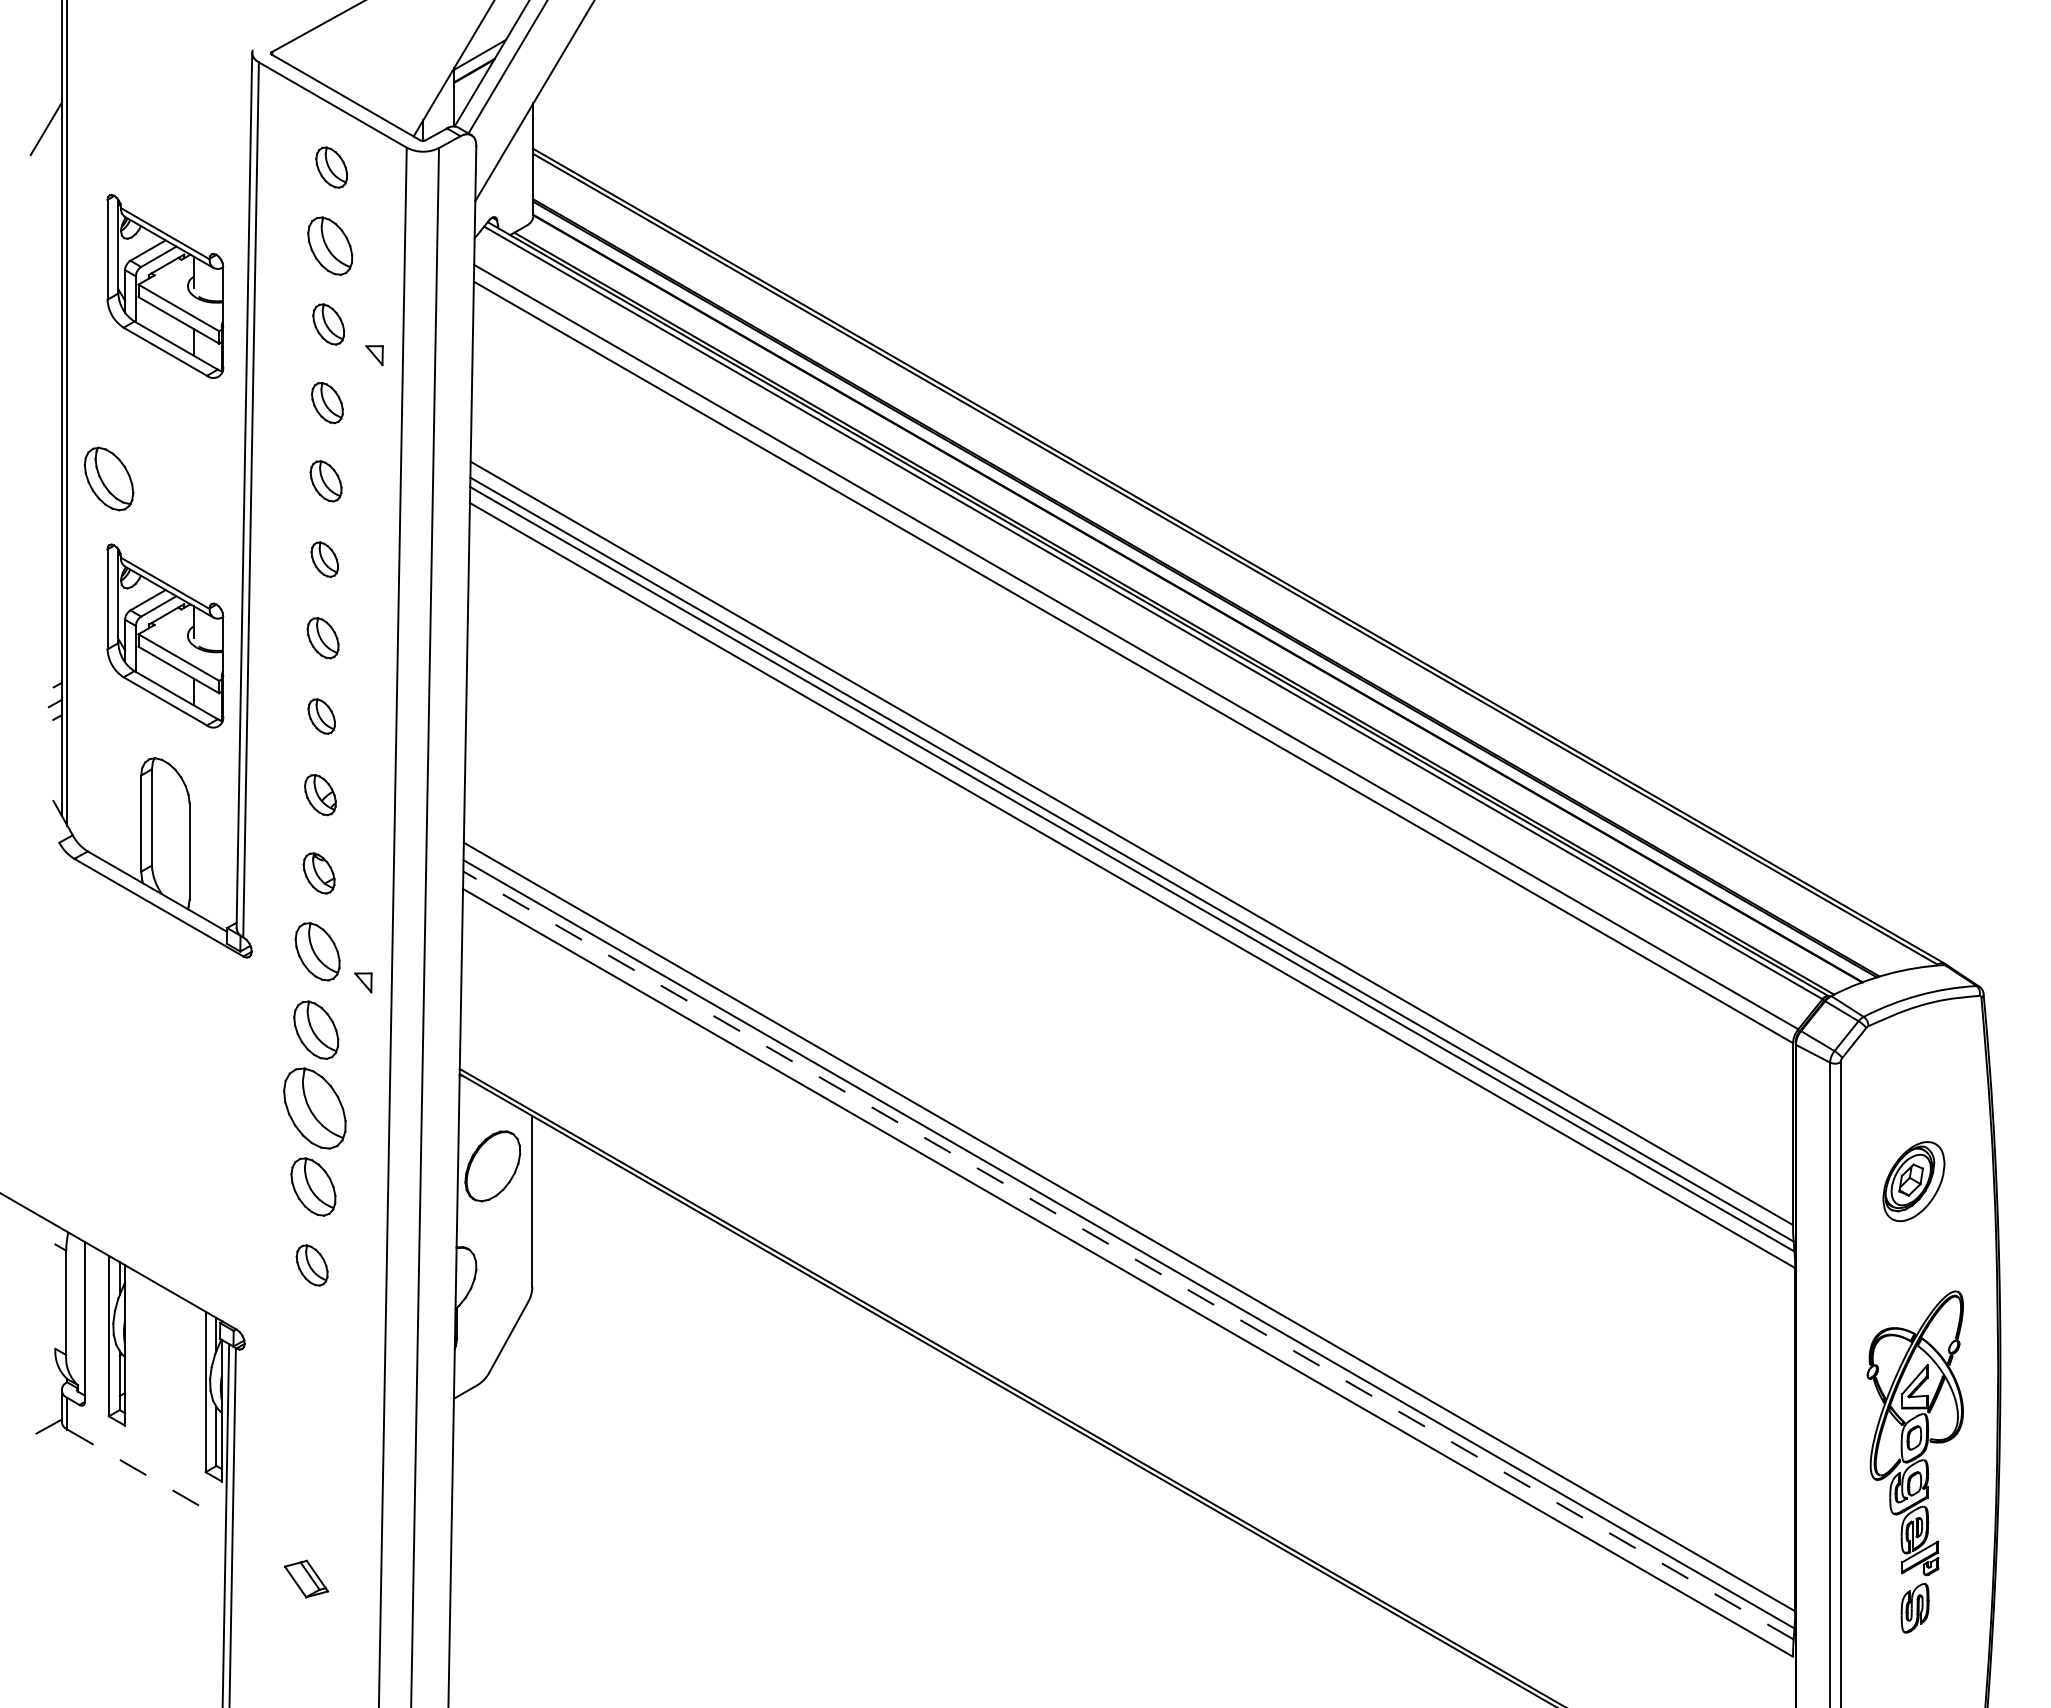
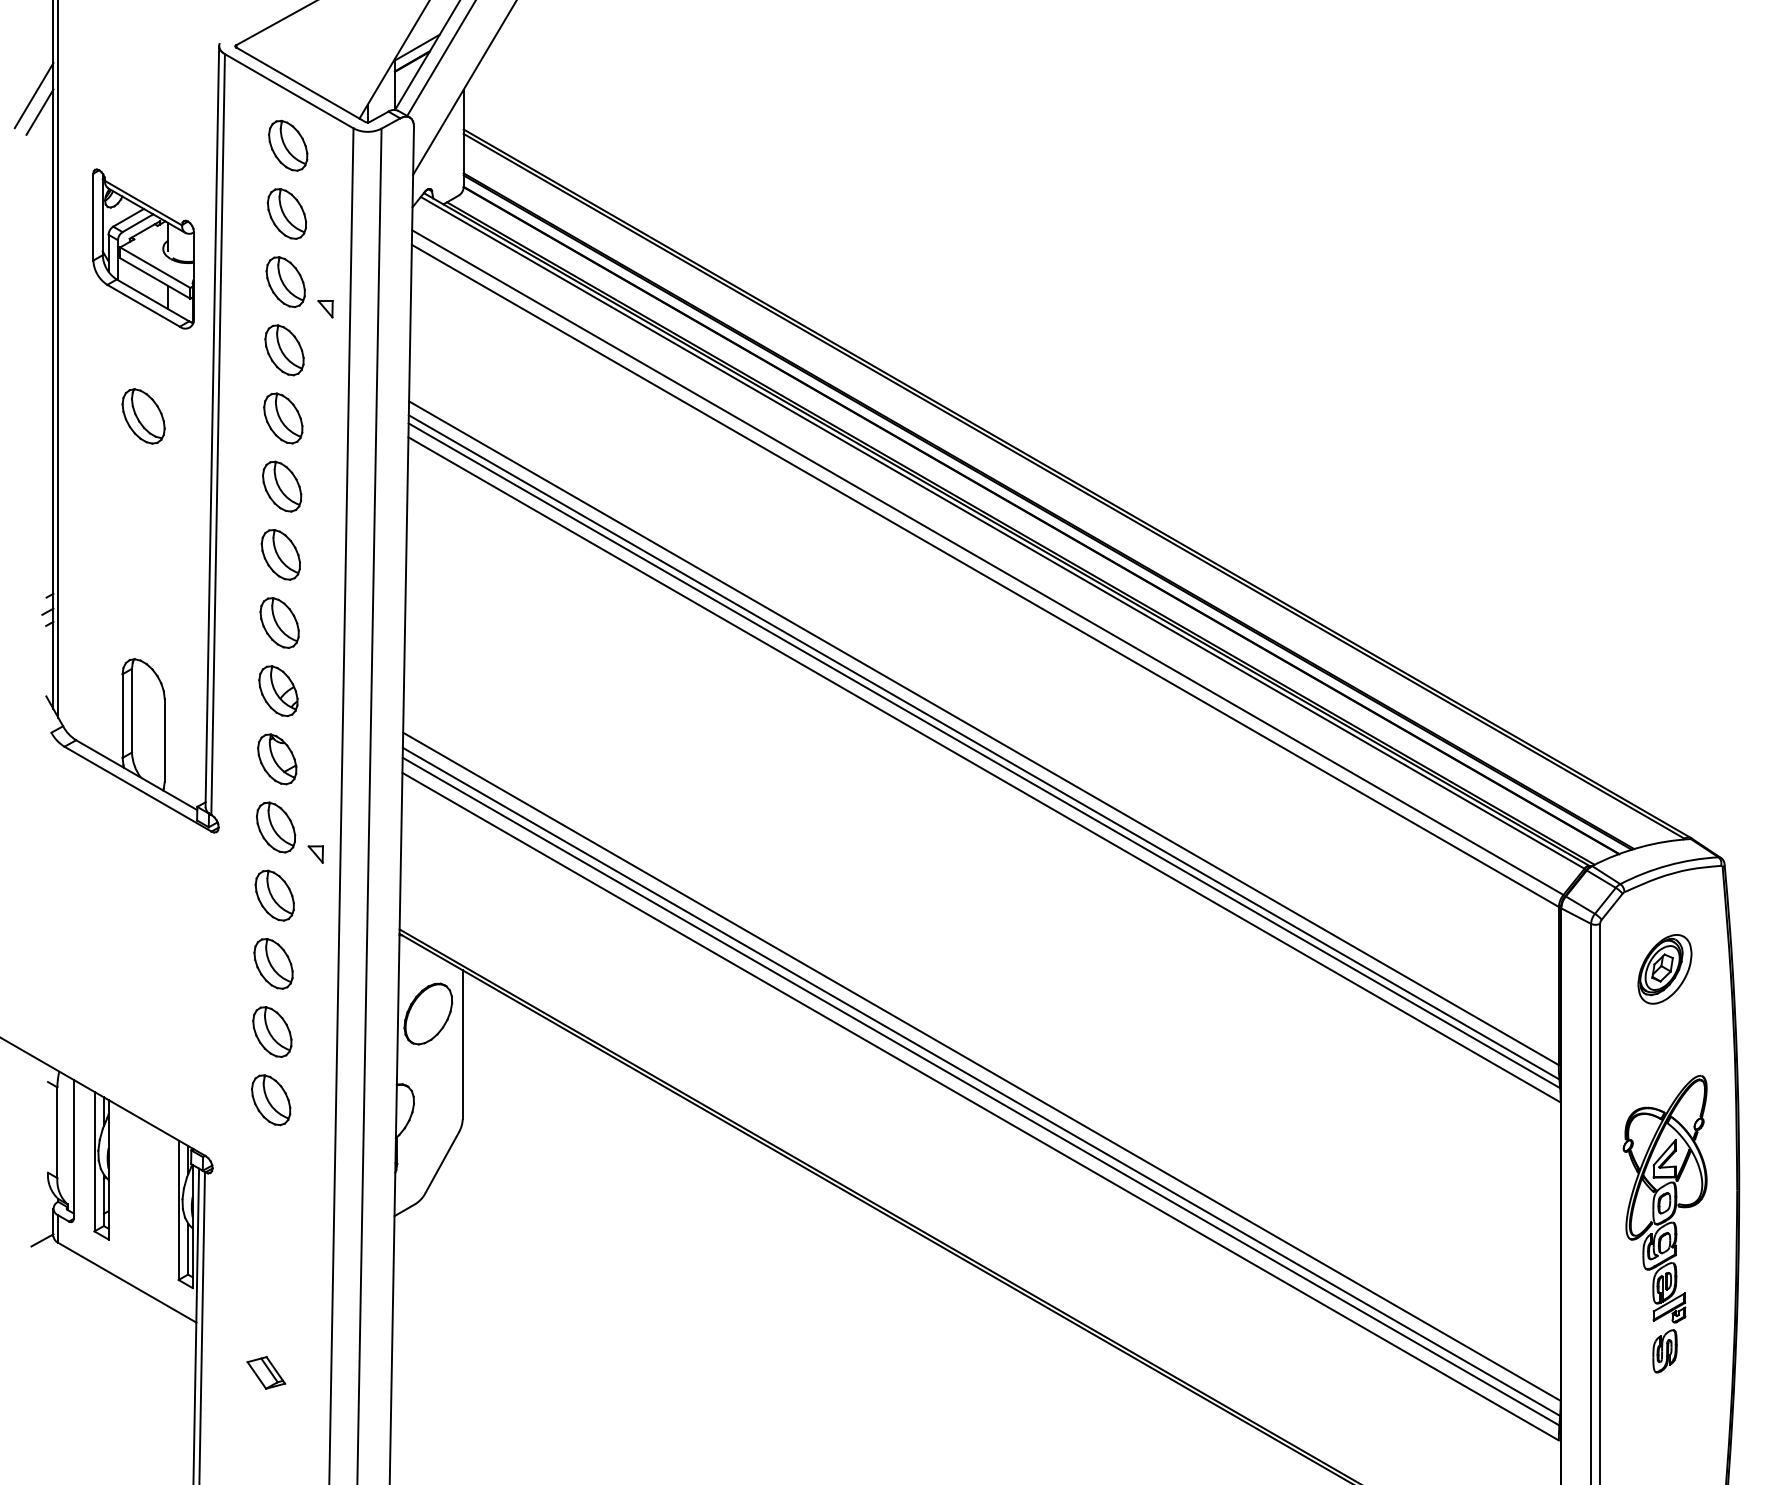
line: (38, 109) -> (33, 95), added
part: (331, 167) -> (288, 145), size x1.43
part: (328, 323) -> (285, 281), size x1.43
part: (327, 403) -> (284, 350), size x1.43
part: (108, 479) -> (143, 416), moved
part: (326, 481) -> (283, 418), size x1.43
part: (325, 559) -> (282, 486), size x1.67
part: (165, 635) -> (143, 552), removed
part: (322, 637) -> (280, 554), size x1.43
part: (321, 715) -> (279, 622), size x1.67
part: (320, 795) -> (278, 691), size x1.43
part: (319, 873) -> (277, 759), size x1.43
part: (314, 1108) -> (273, 963), size x0.71
part: (1913, 1181) -> (1664, 969), moved
line: (1129, 1255) -> (981, 1091), dashed -> solid
part: (312, 1265) -> (271, 1100), size x1.43
part: (1914, 1462) -> (1664, 1224), moved
line: (146, 1475) -> (127, 1282), dashed -> solid

